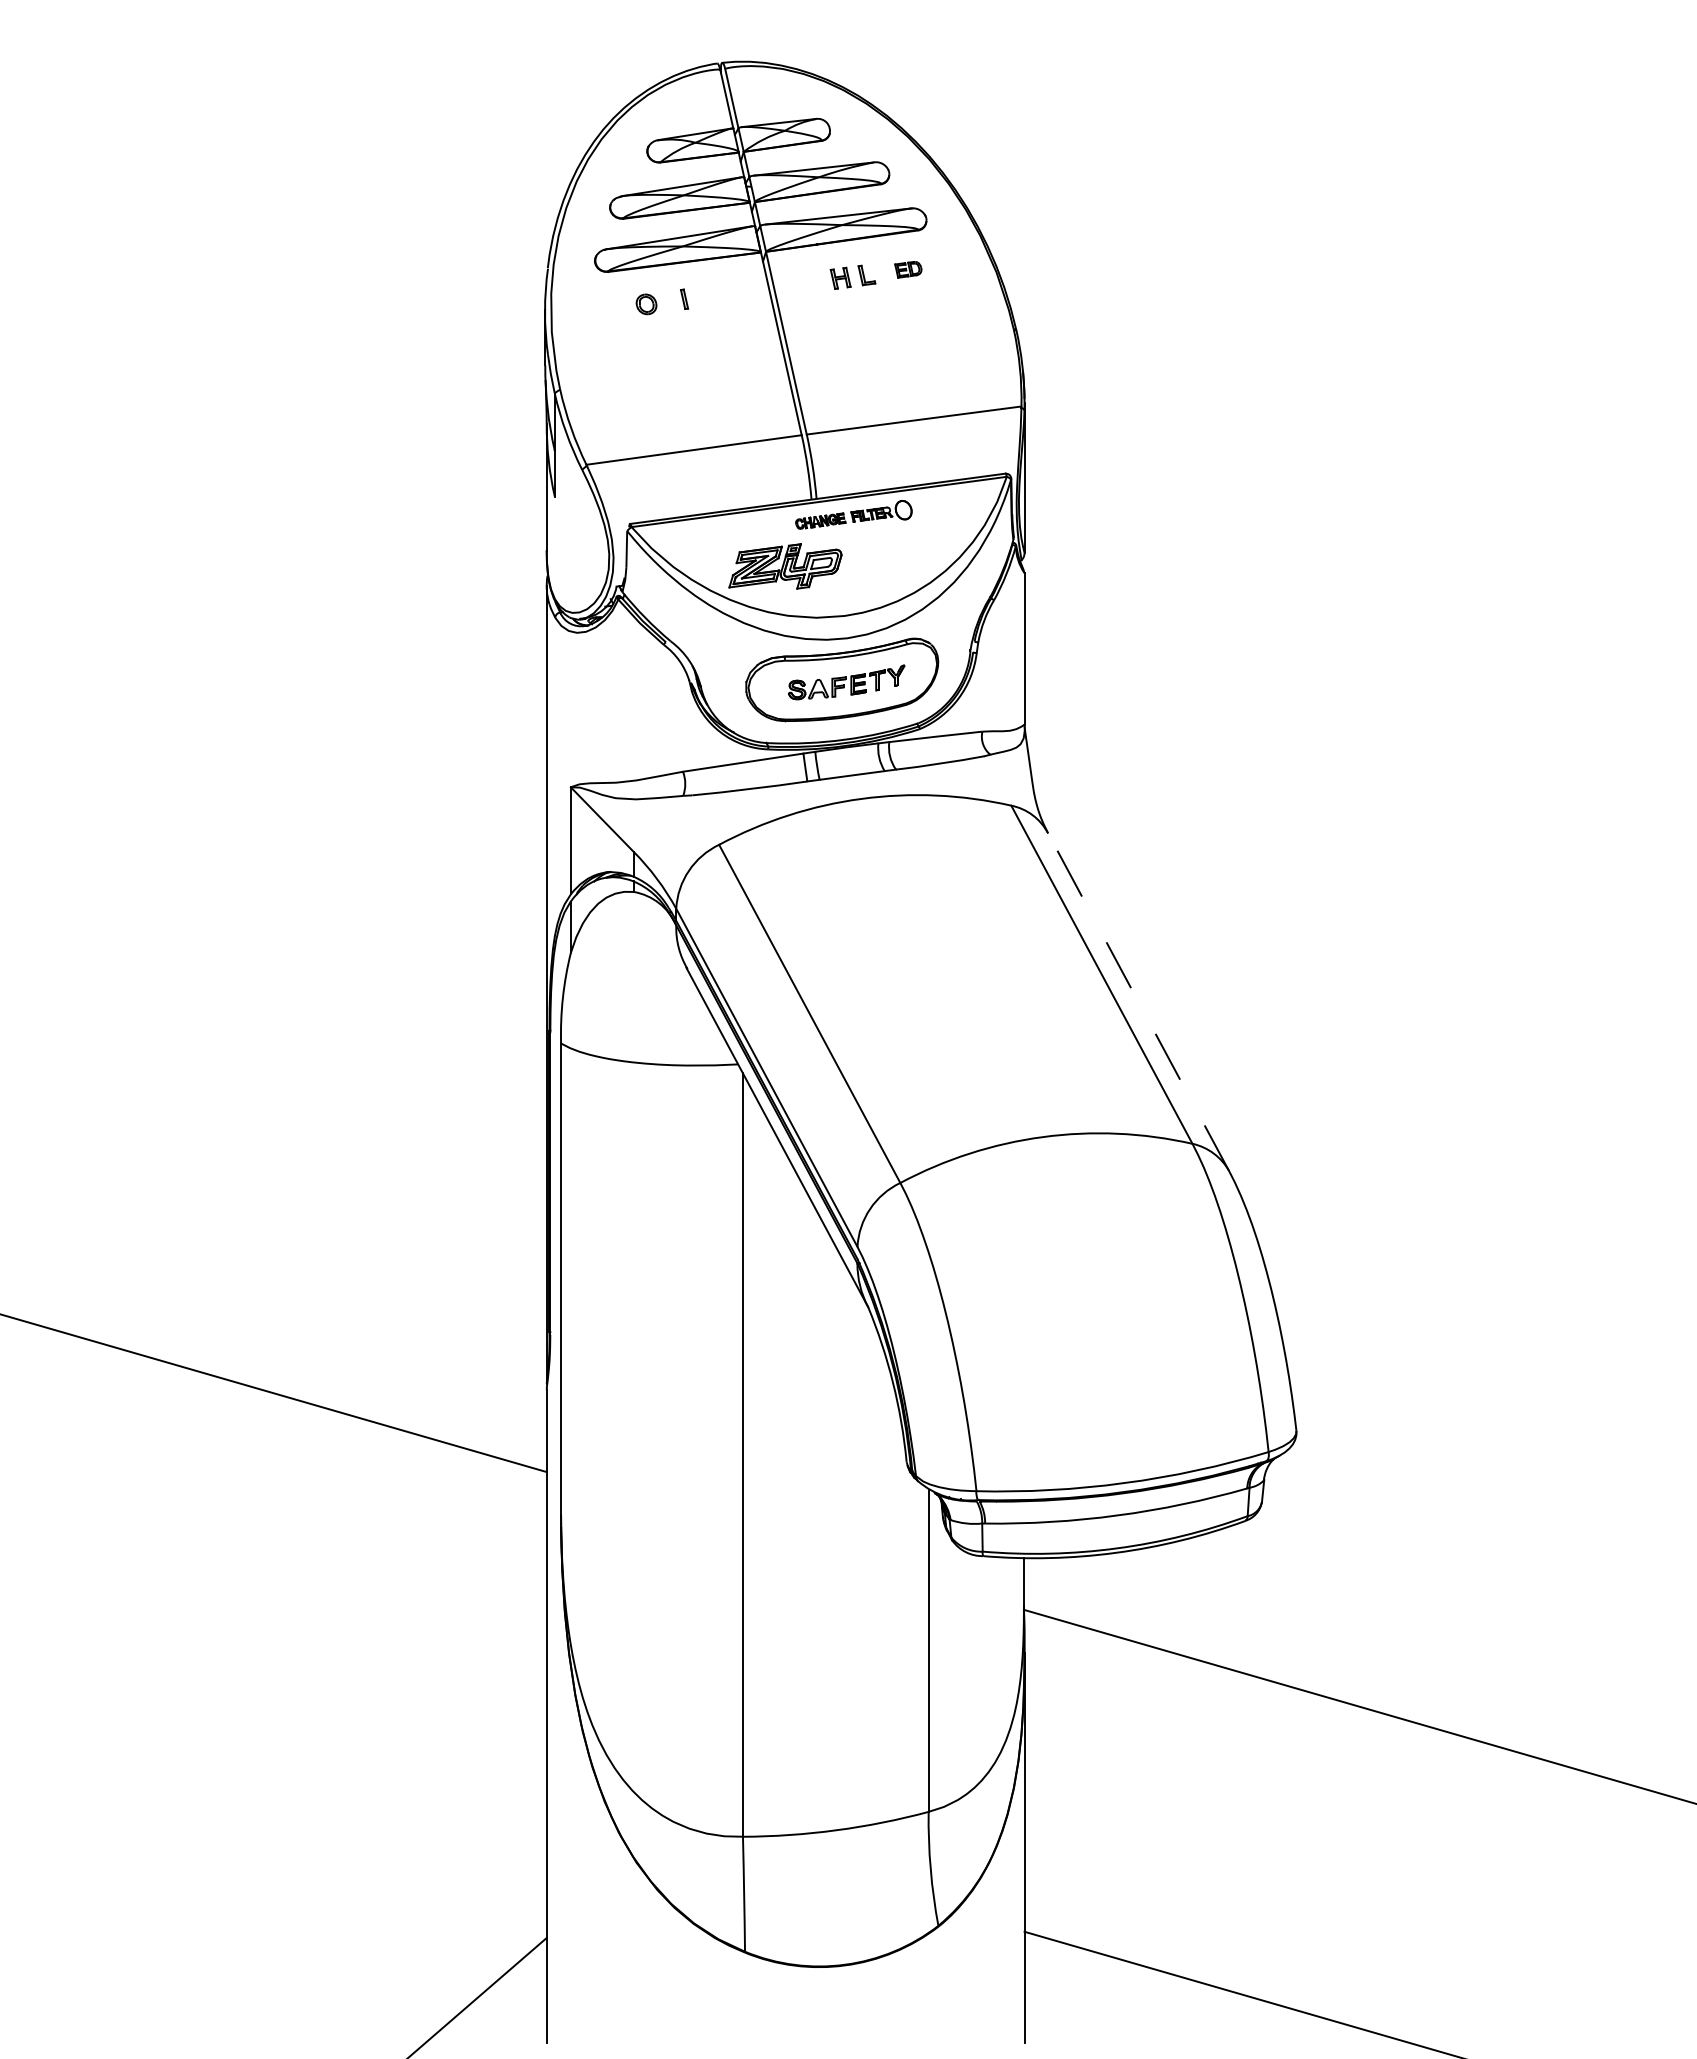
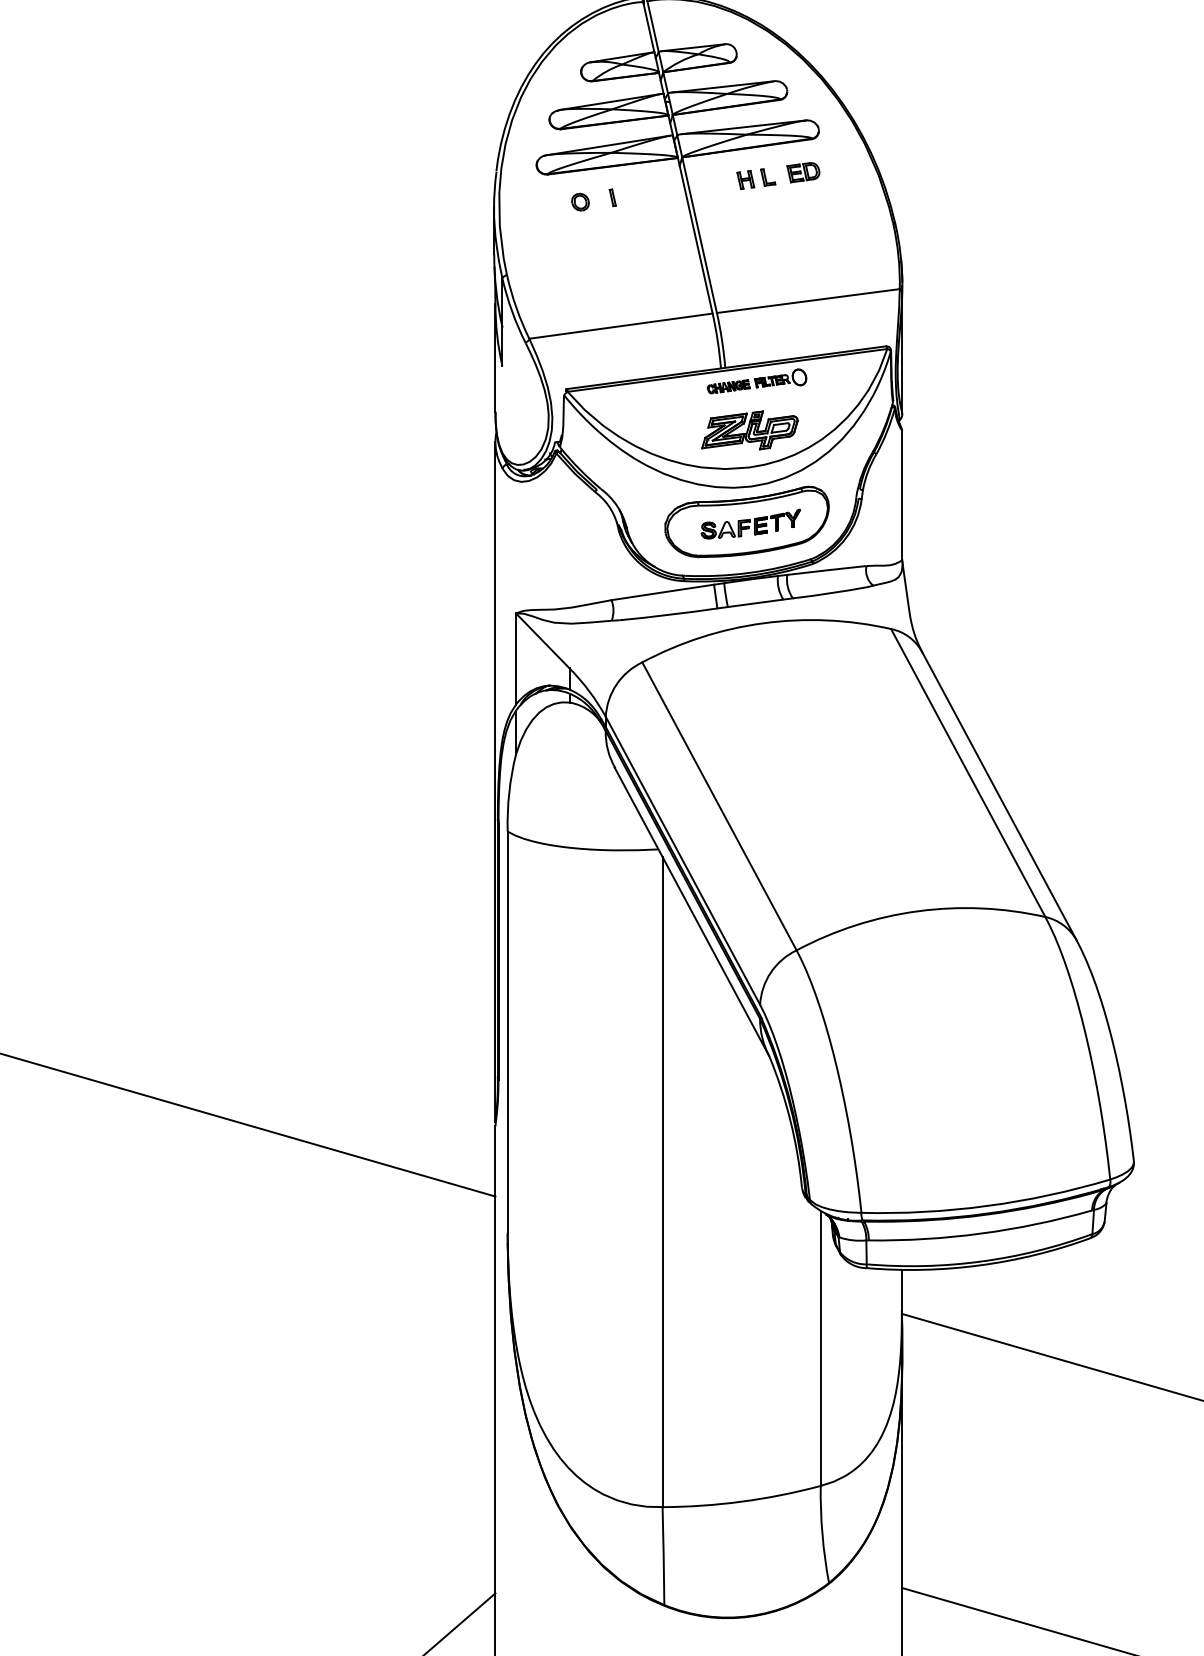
part: (908, 269) -> (803, 172), size x1.43
part: (785, 566) -> (749, 430), moved
line: (1138, 1002) -> (999, 796), dashed -> solid

